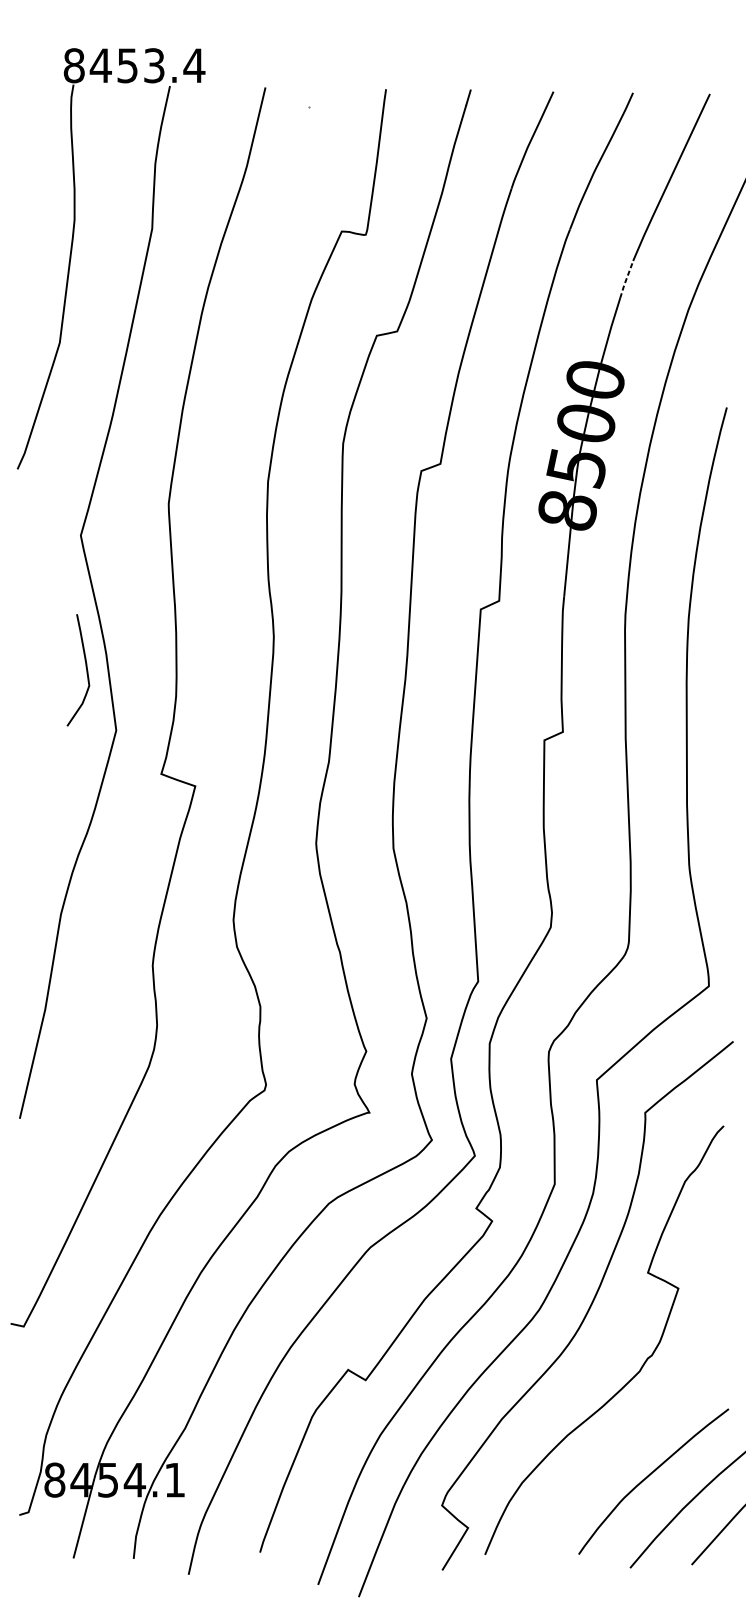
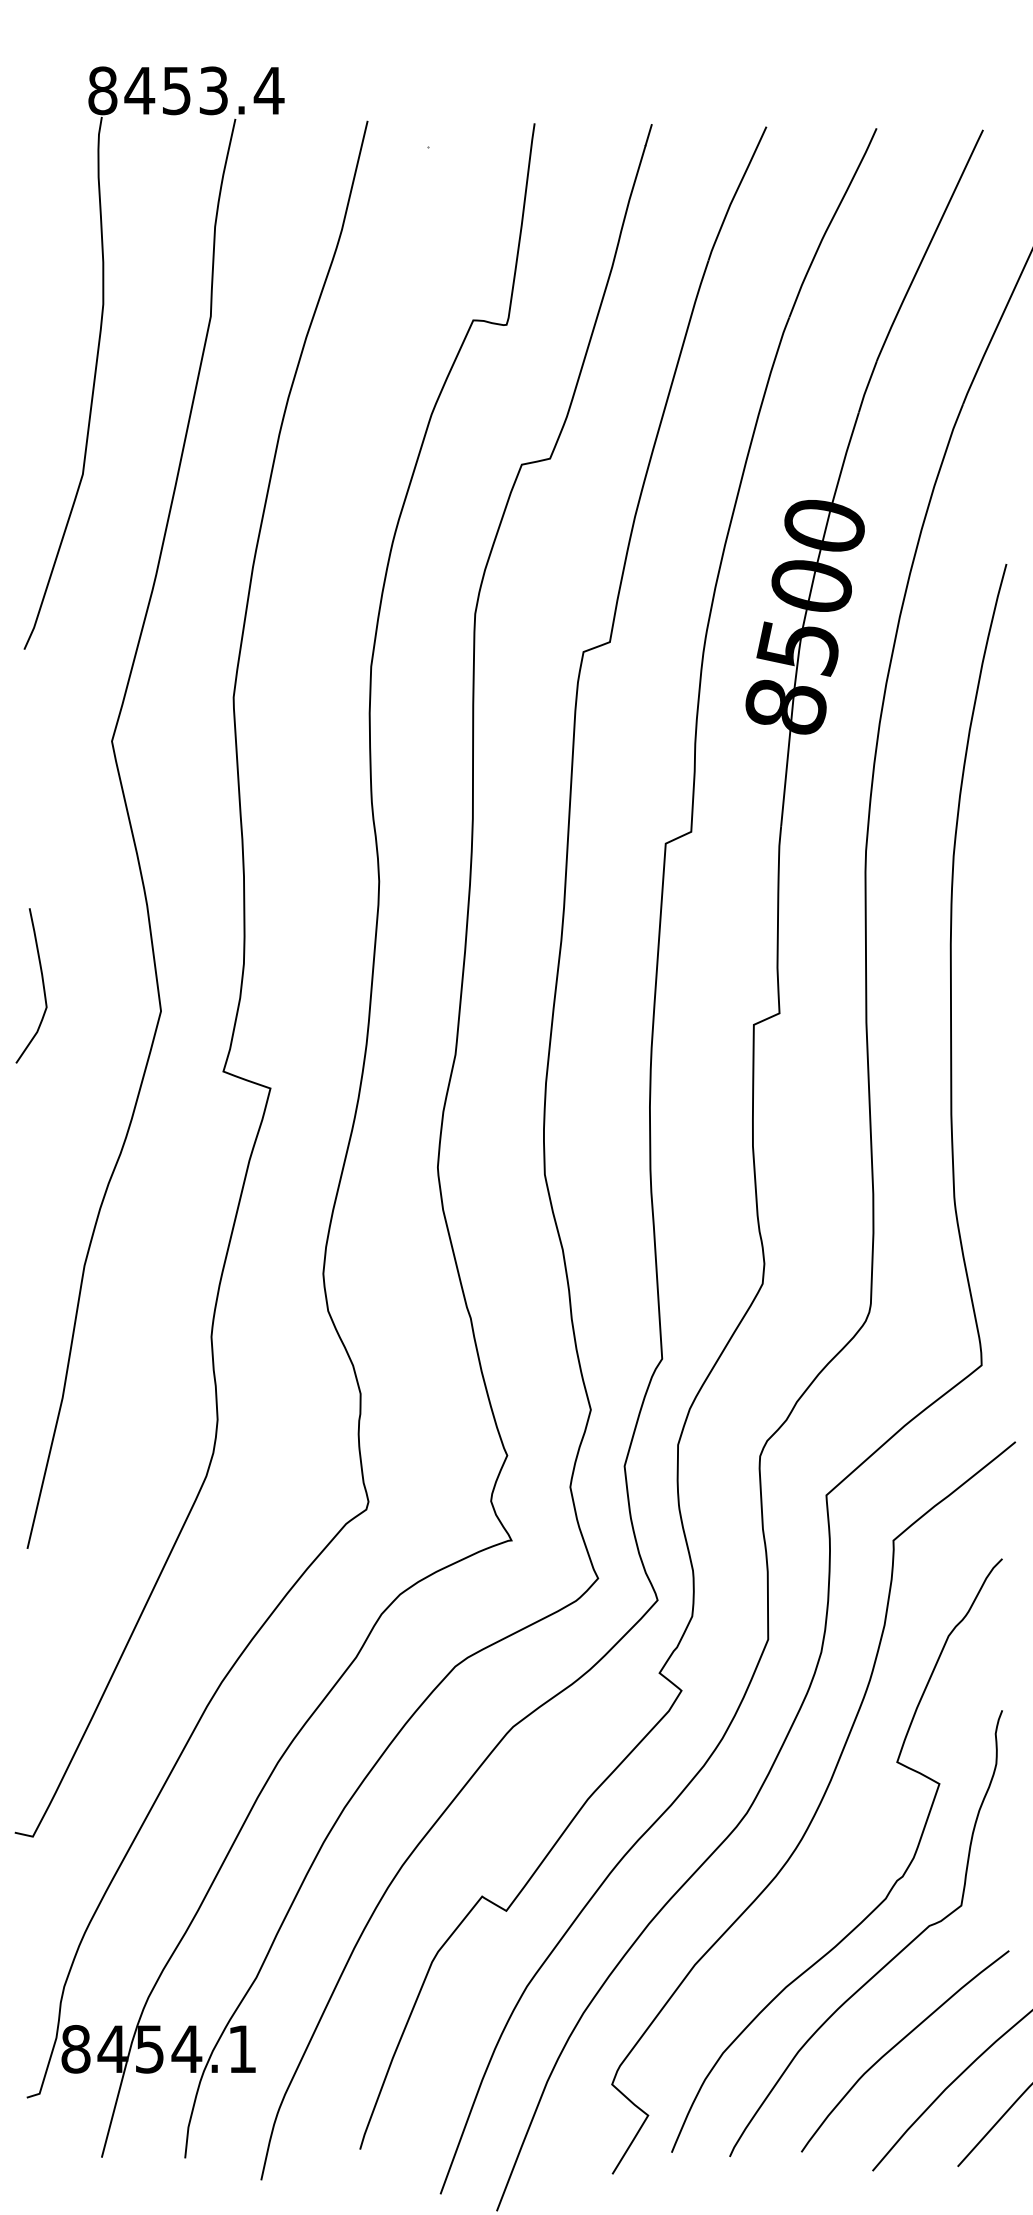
line: (626, 280) -> (867, 387), dashed -> solid
curve: (86, 670) -> (42, 985), moved
curve: (643, 1415) -> (890, 1959), added

